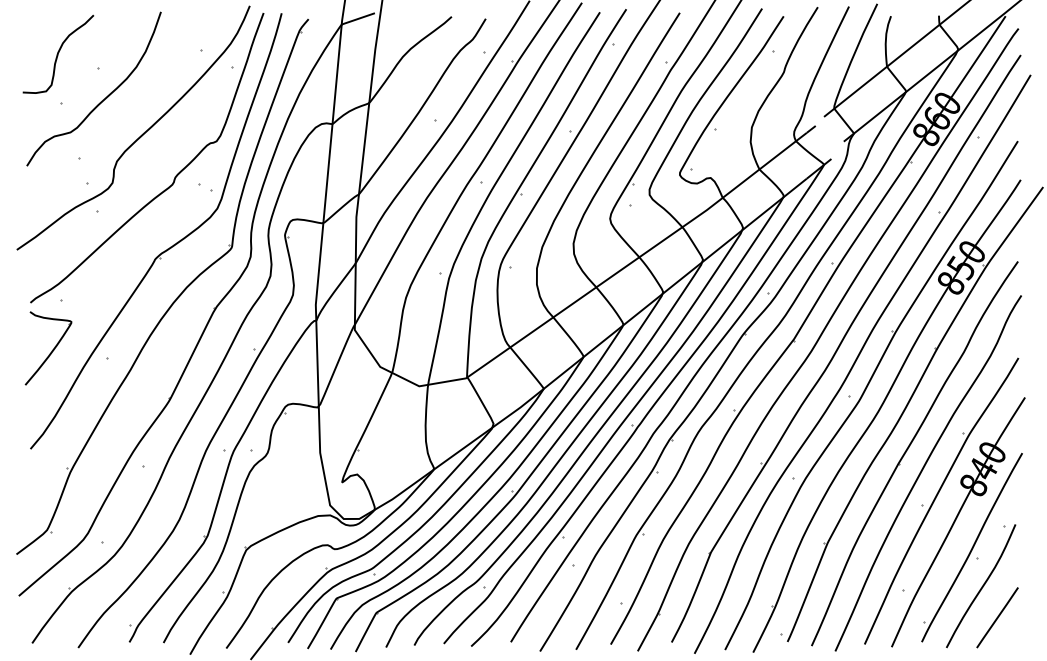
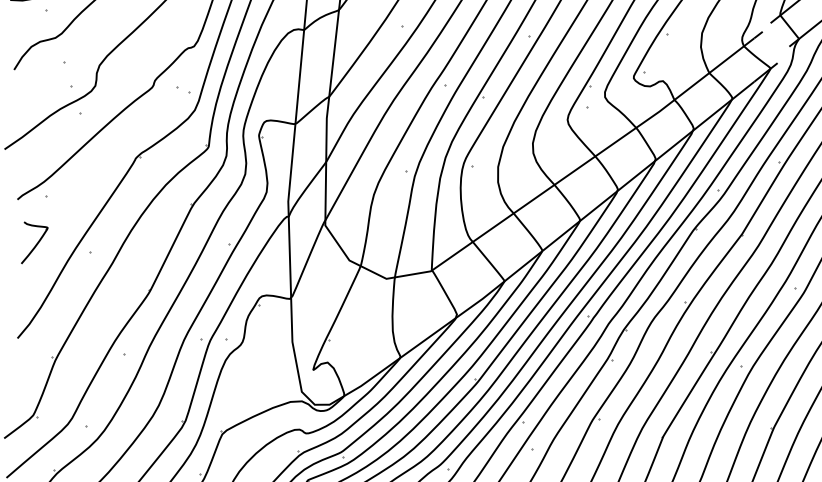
part: (48, 348) -> (34, 242), size x0.6

